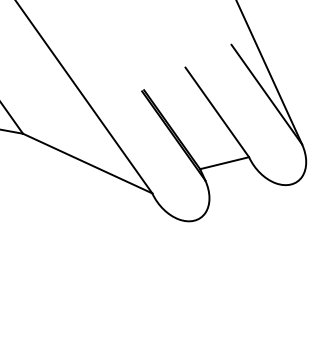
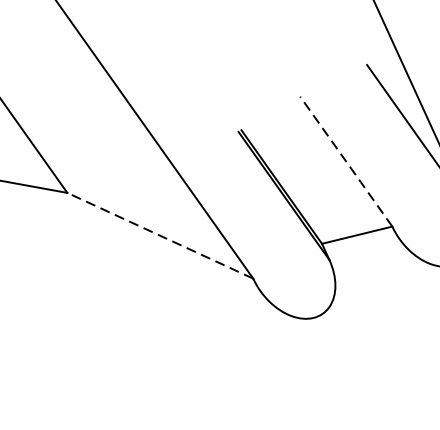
line: (217, 112) -> (346, 162), solid -> dashed
line: (87, 163) -> (160, 235), solid -> dashed

